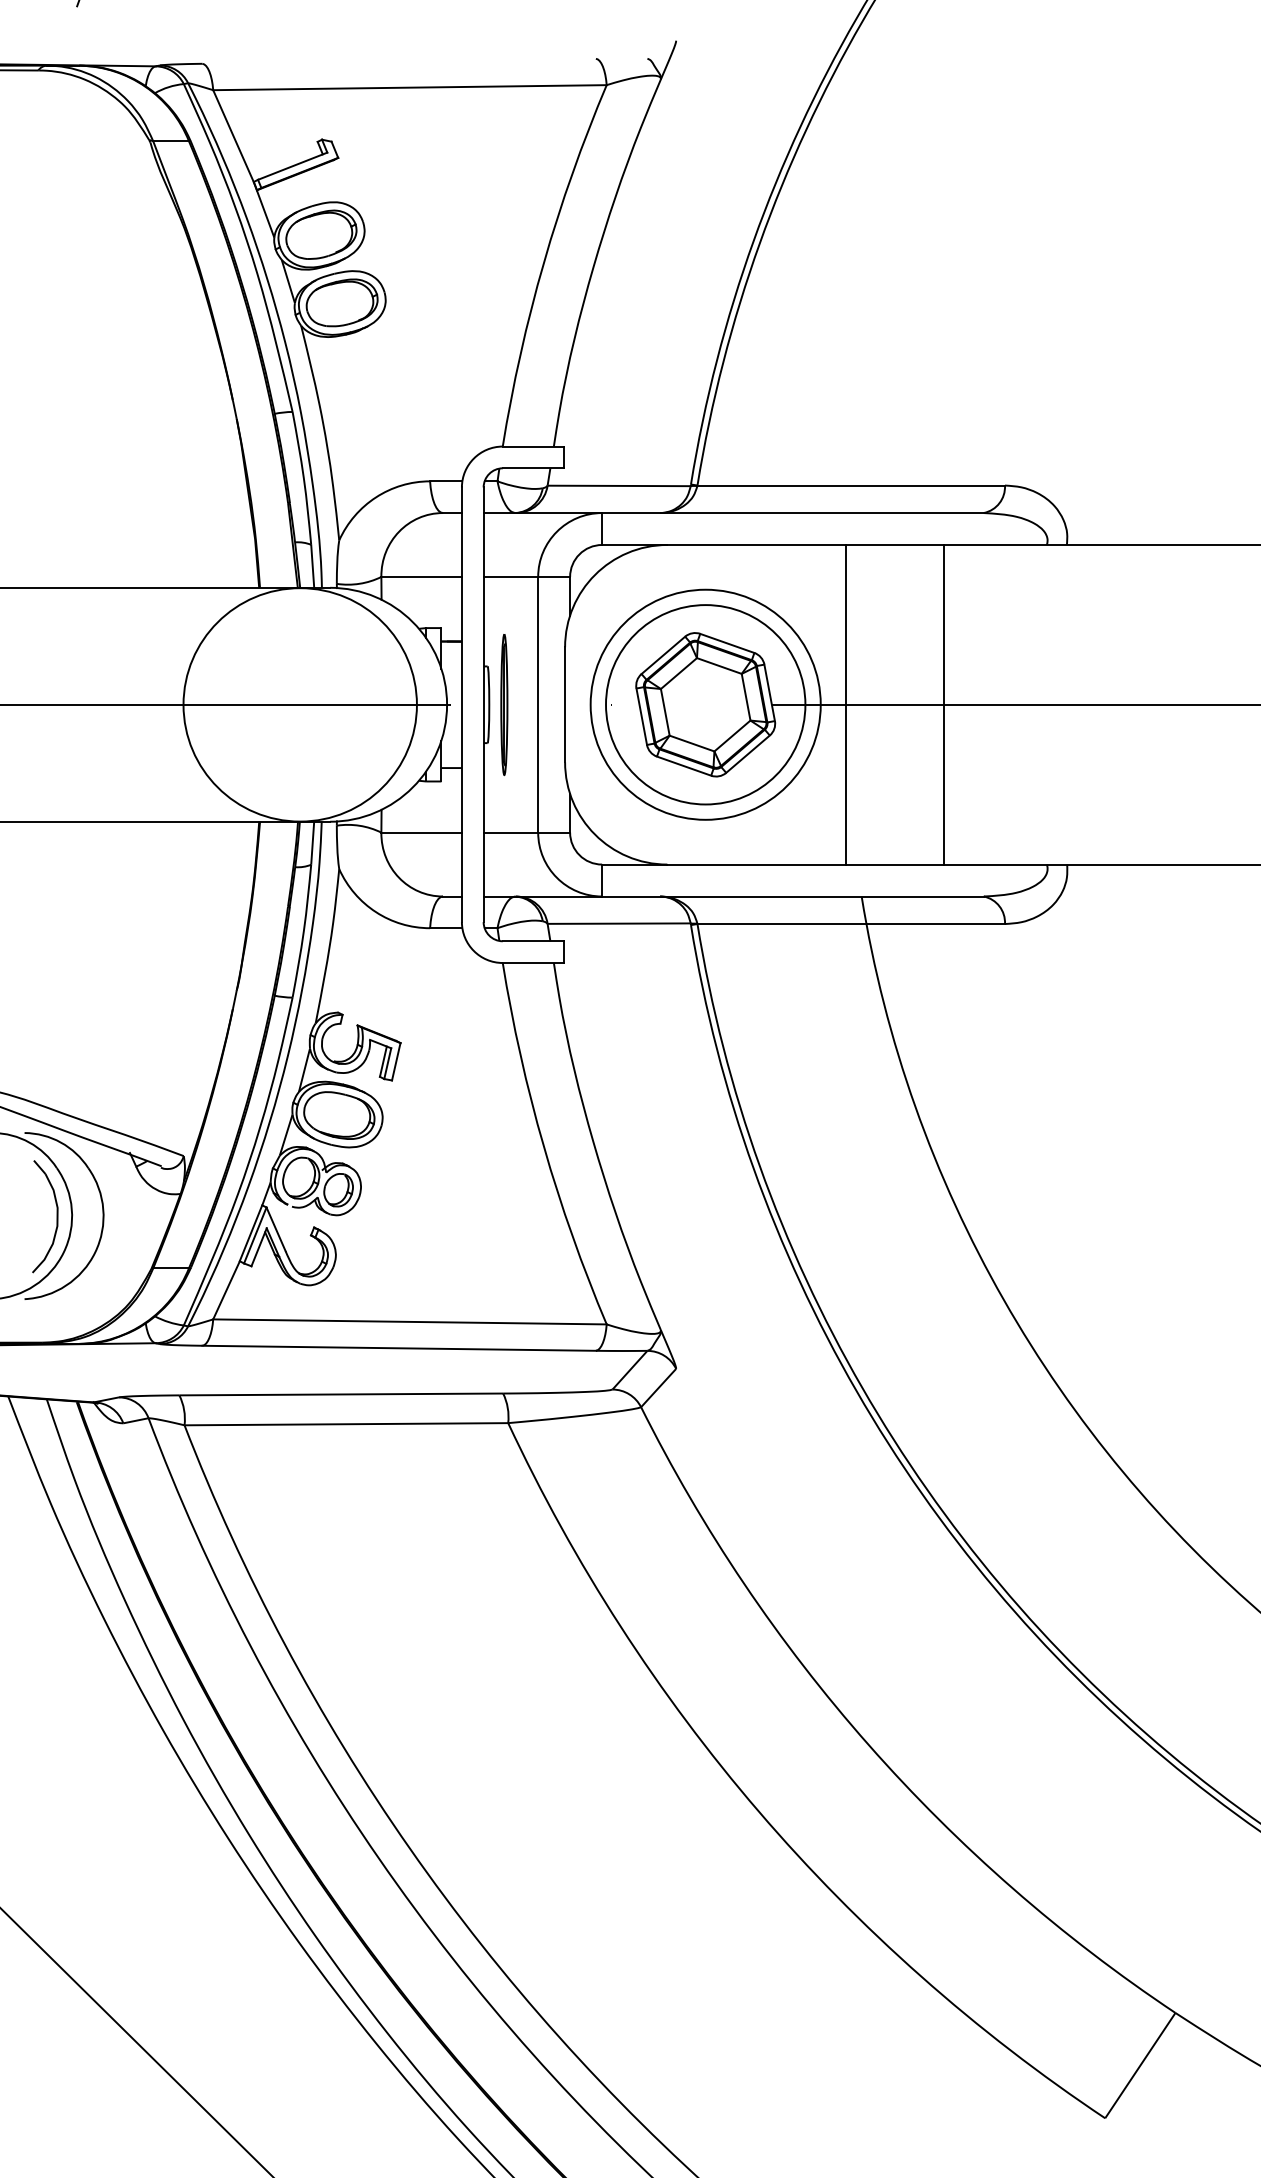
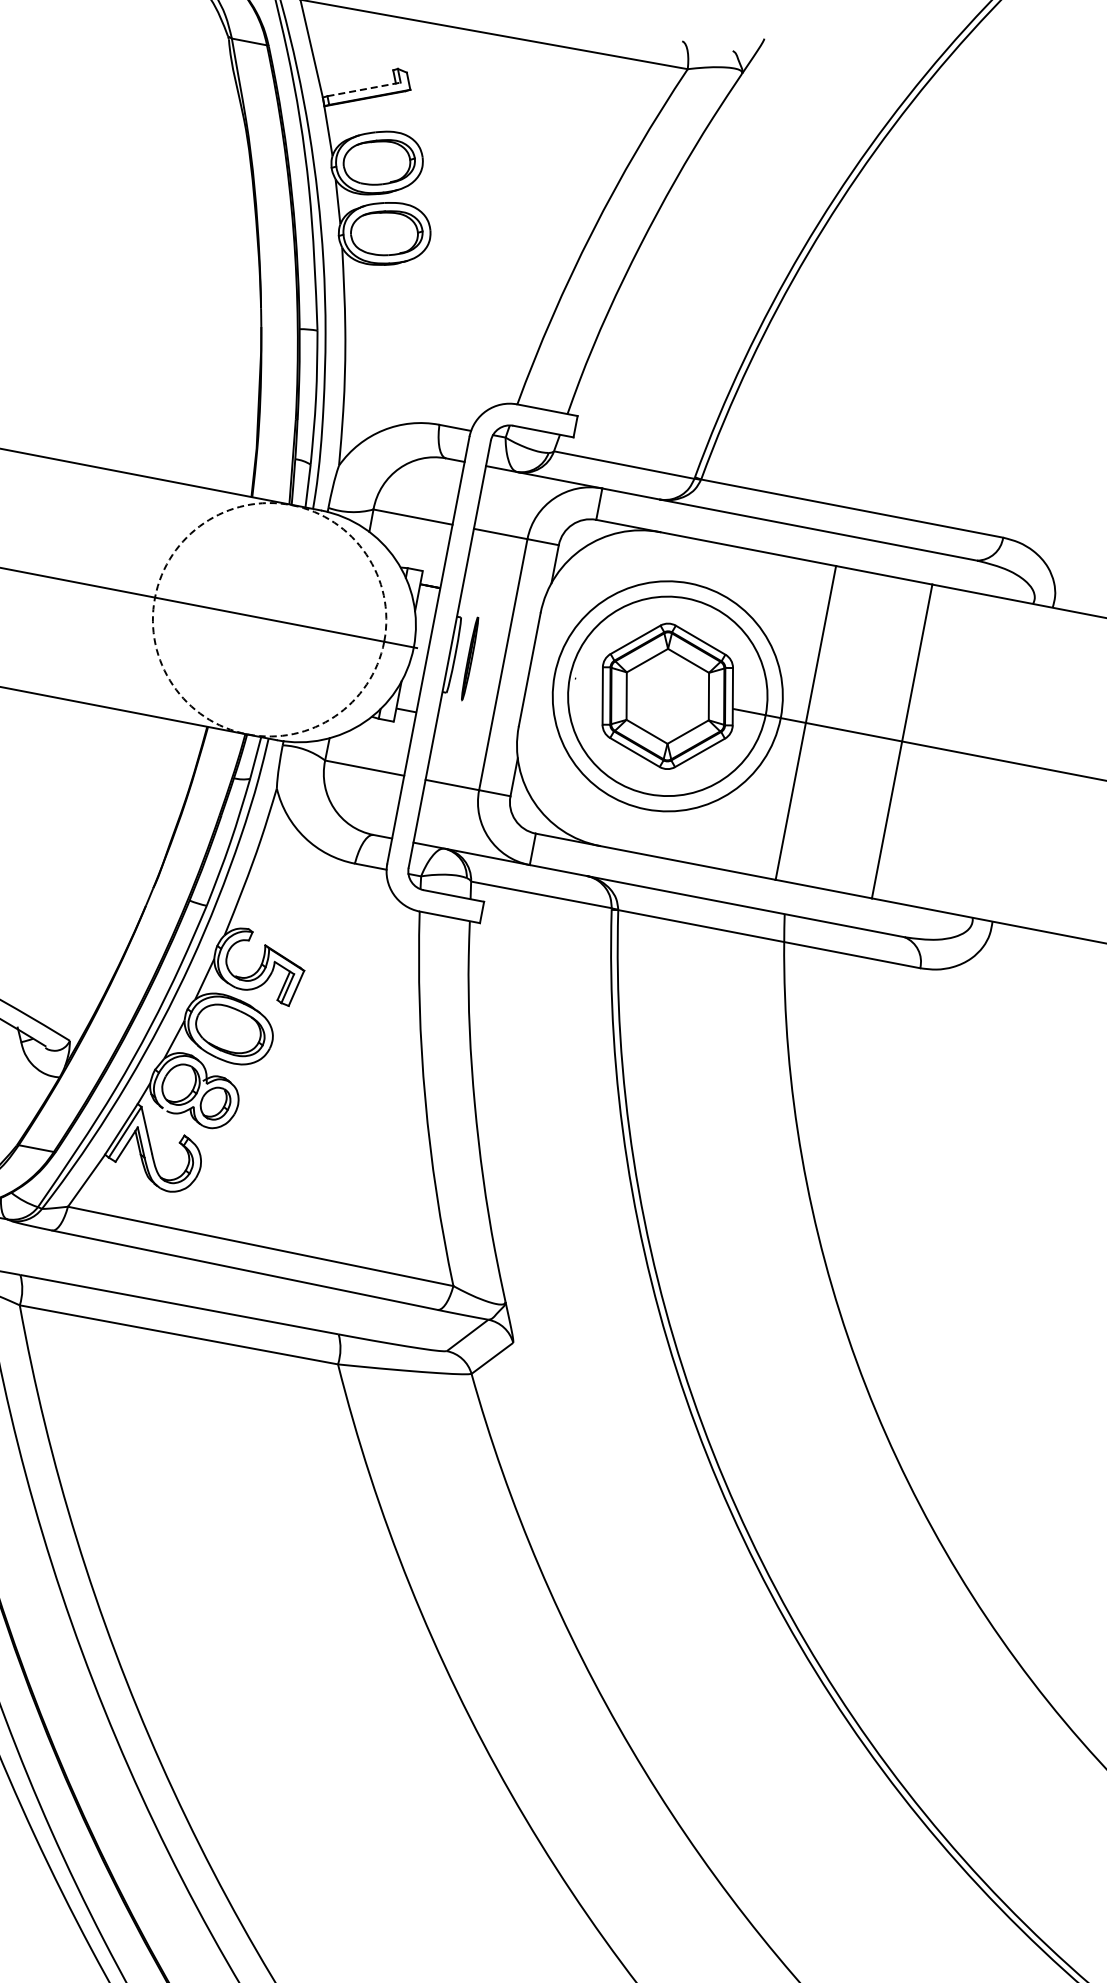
line: (293, 166) -> (364, 89), solid -> dashed
circle: (299, 704) -> (268, 619), solid -> dashed
part: (504, 705) -> (470, 659), size x0.6

